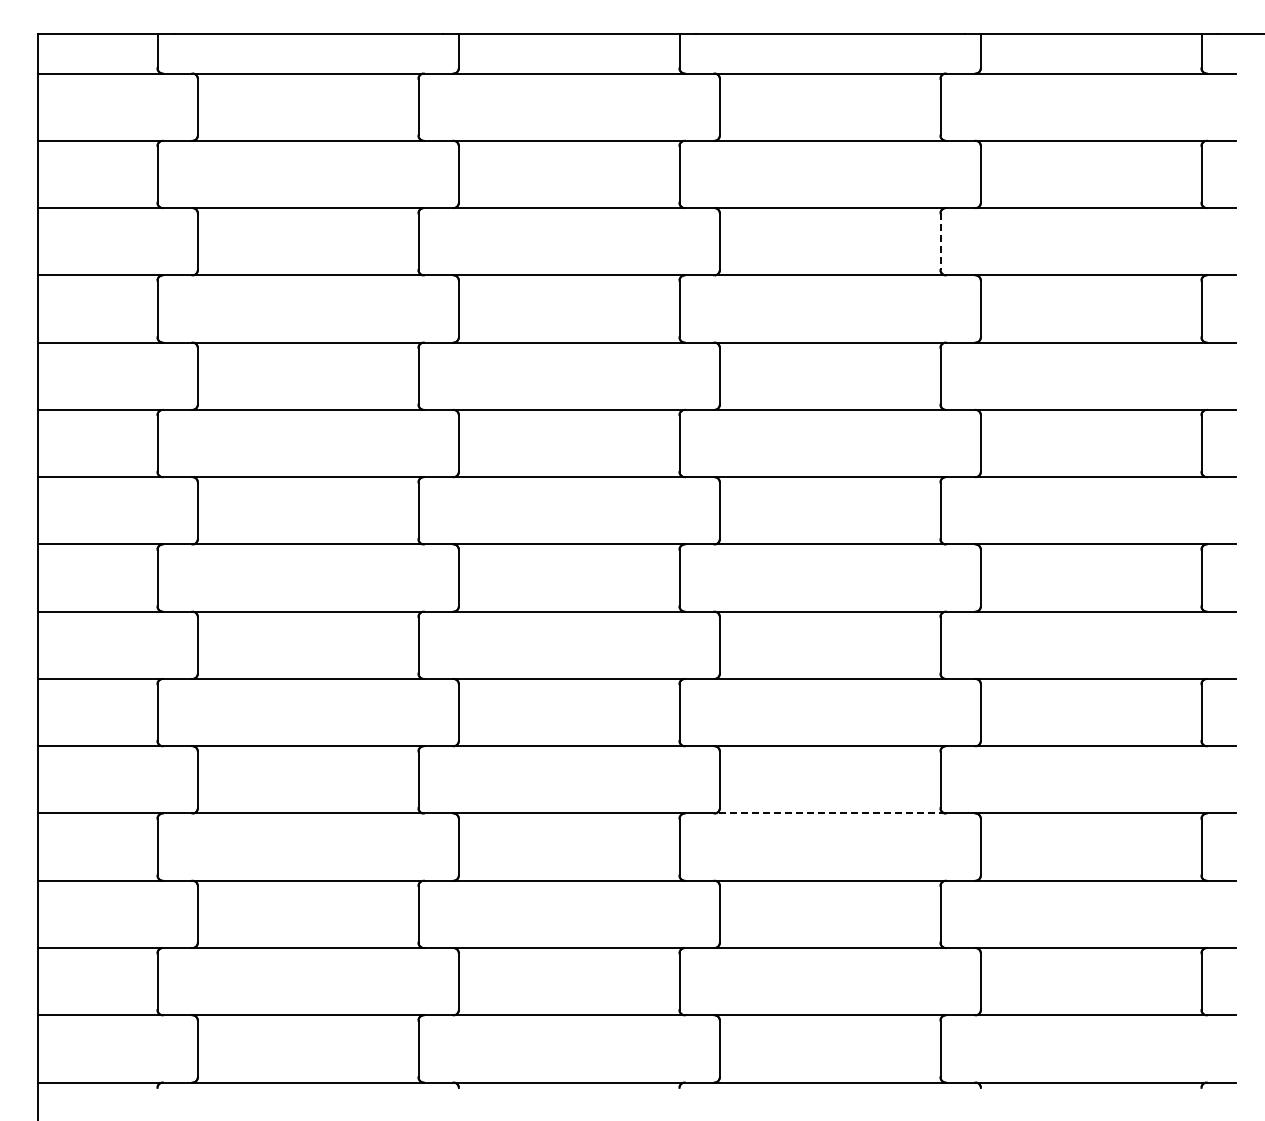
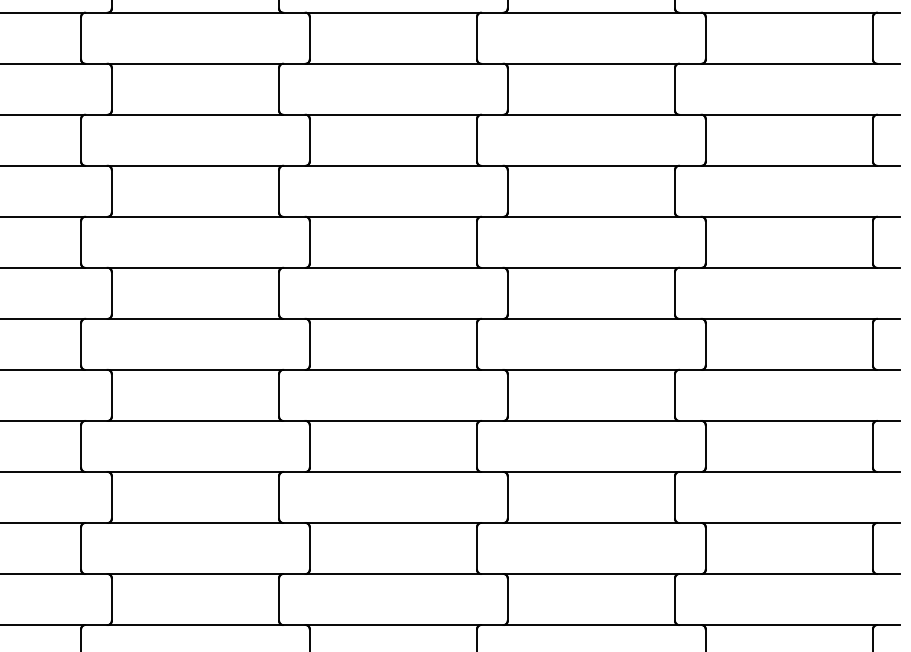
line: (940, 242) -> (675, 89), dashed -> solid
line: (830, 813) -> (591, 522), dashed -> solid

